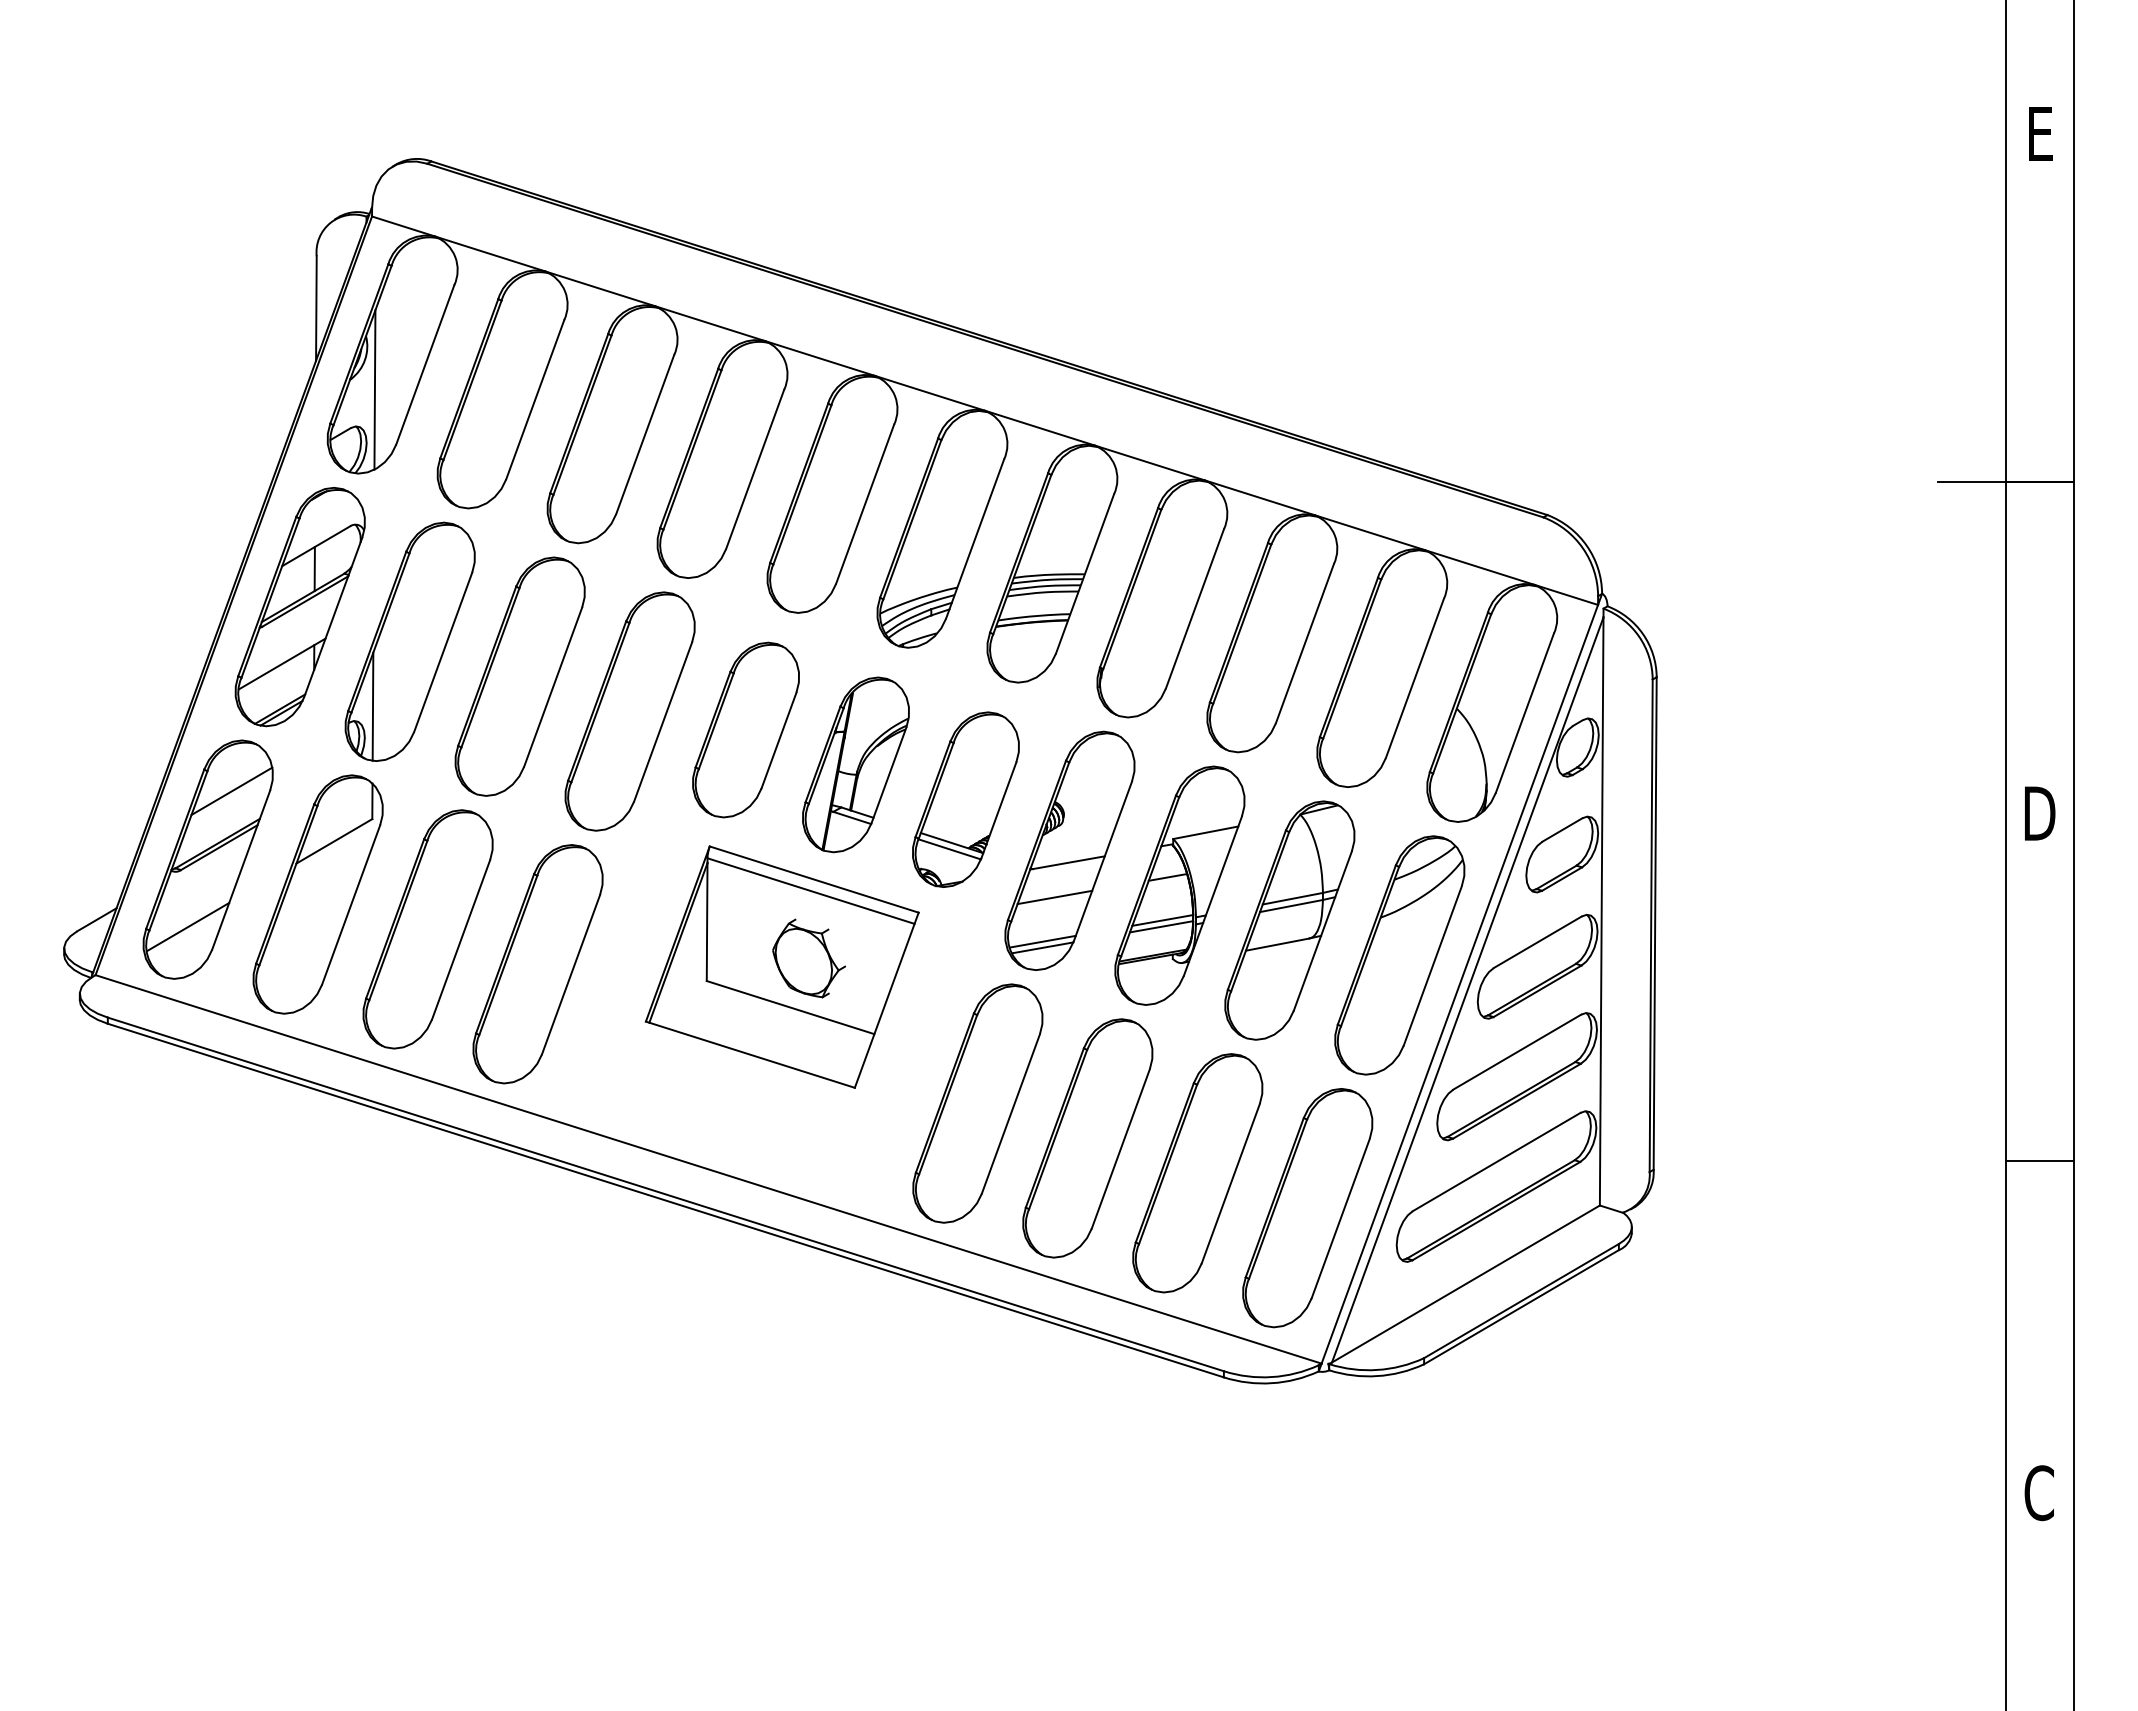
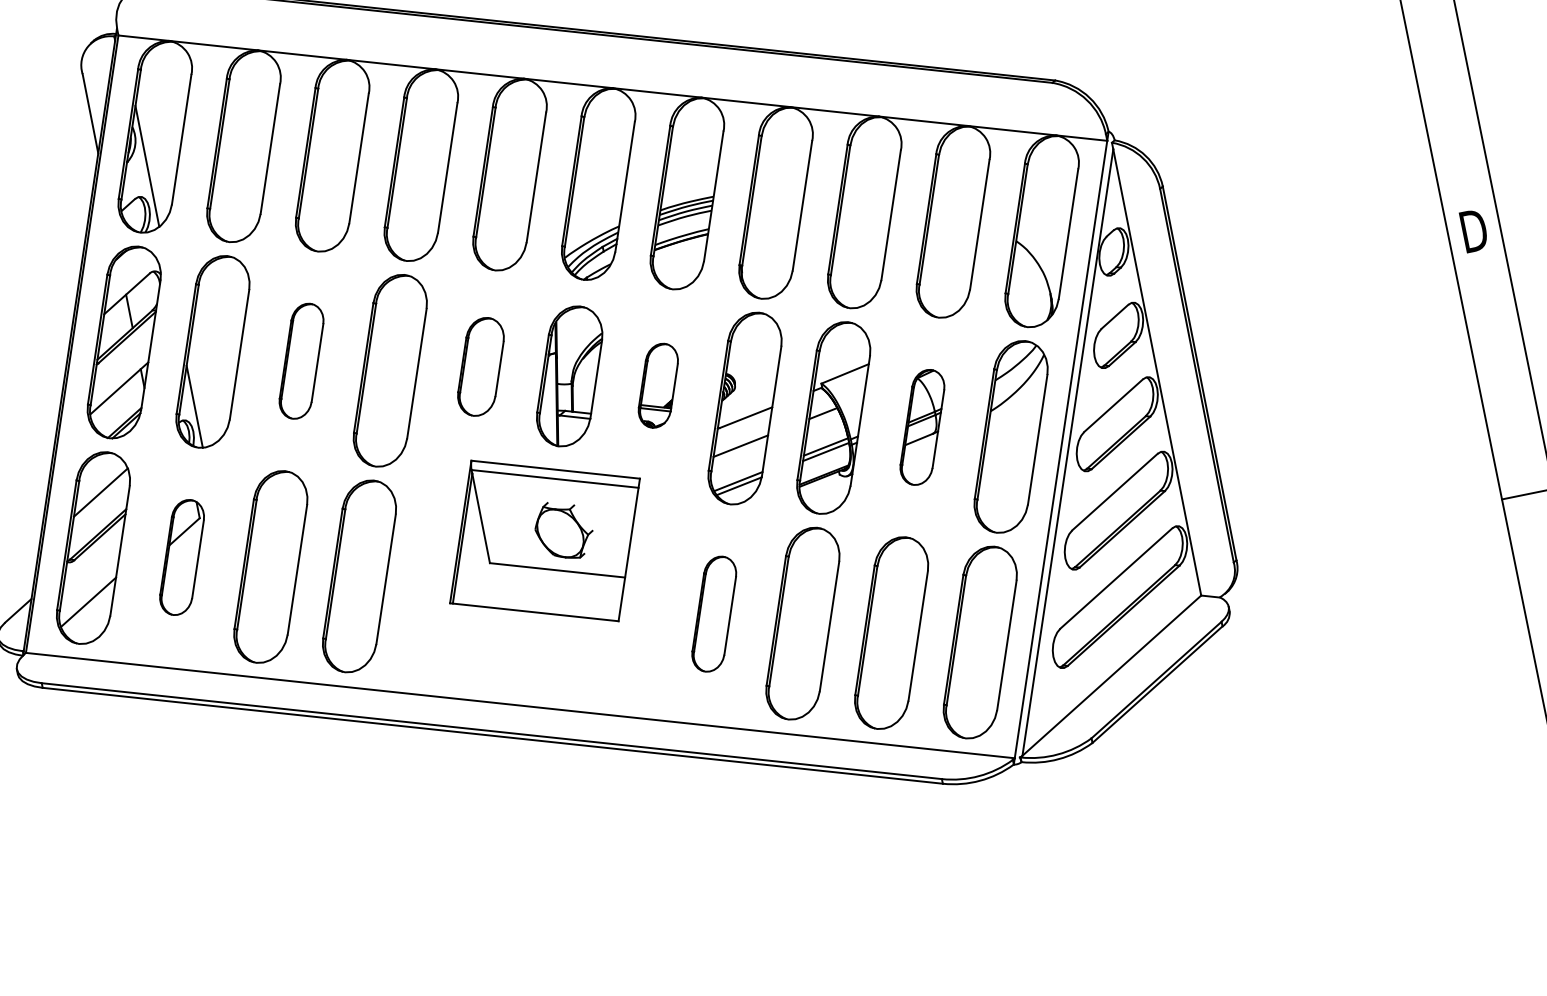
part: (519, 676) -> (301, 361), size x0.6
part: (745, 729) -> (480, 366), size x0.7
part: (965, 799) -> (657, 385), size x0.6
part: (317, 894) -> (181, 557), size x0.6
part: (1289, 920) -> (922, 427), size x0.6
part: (977, 1103) -> (713, 614), size x0.6

